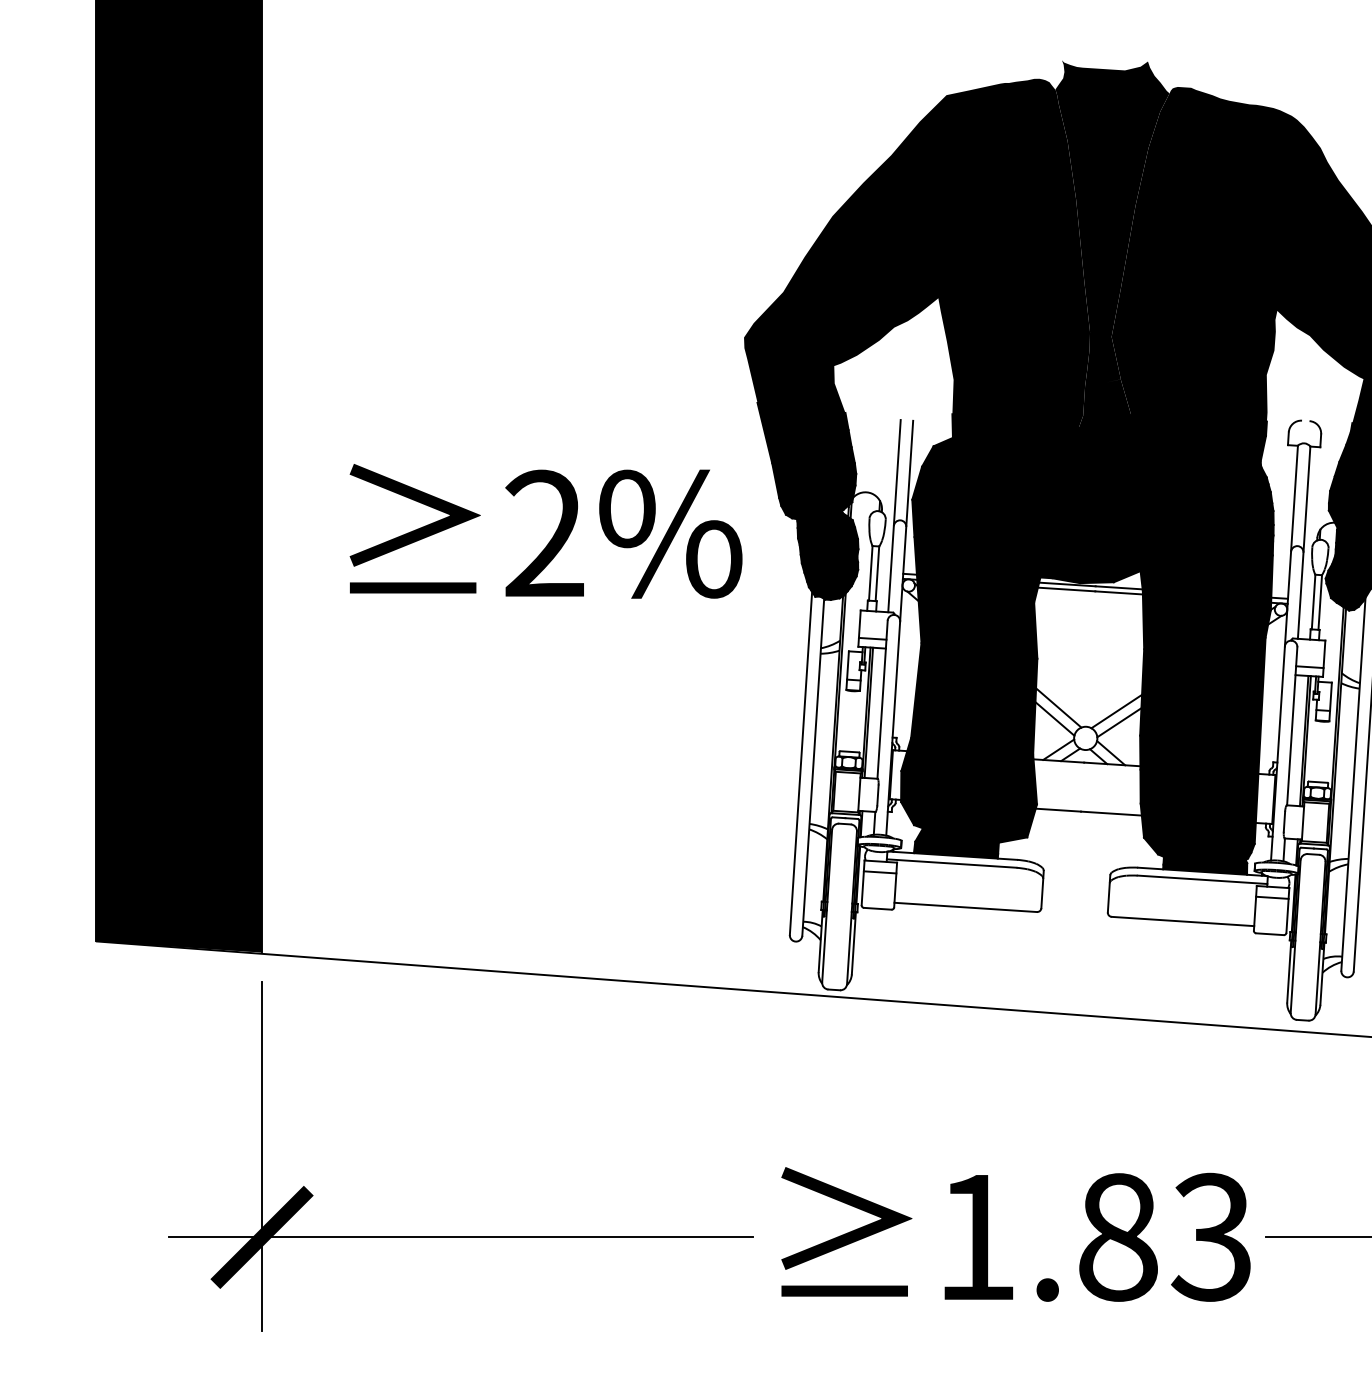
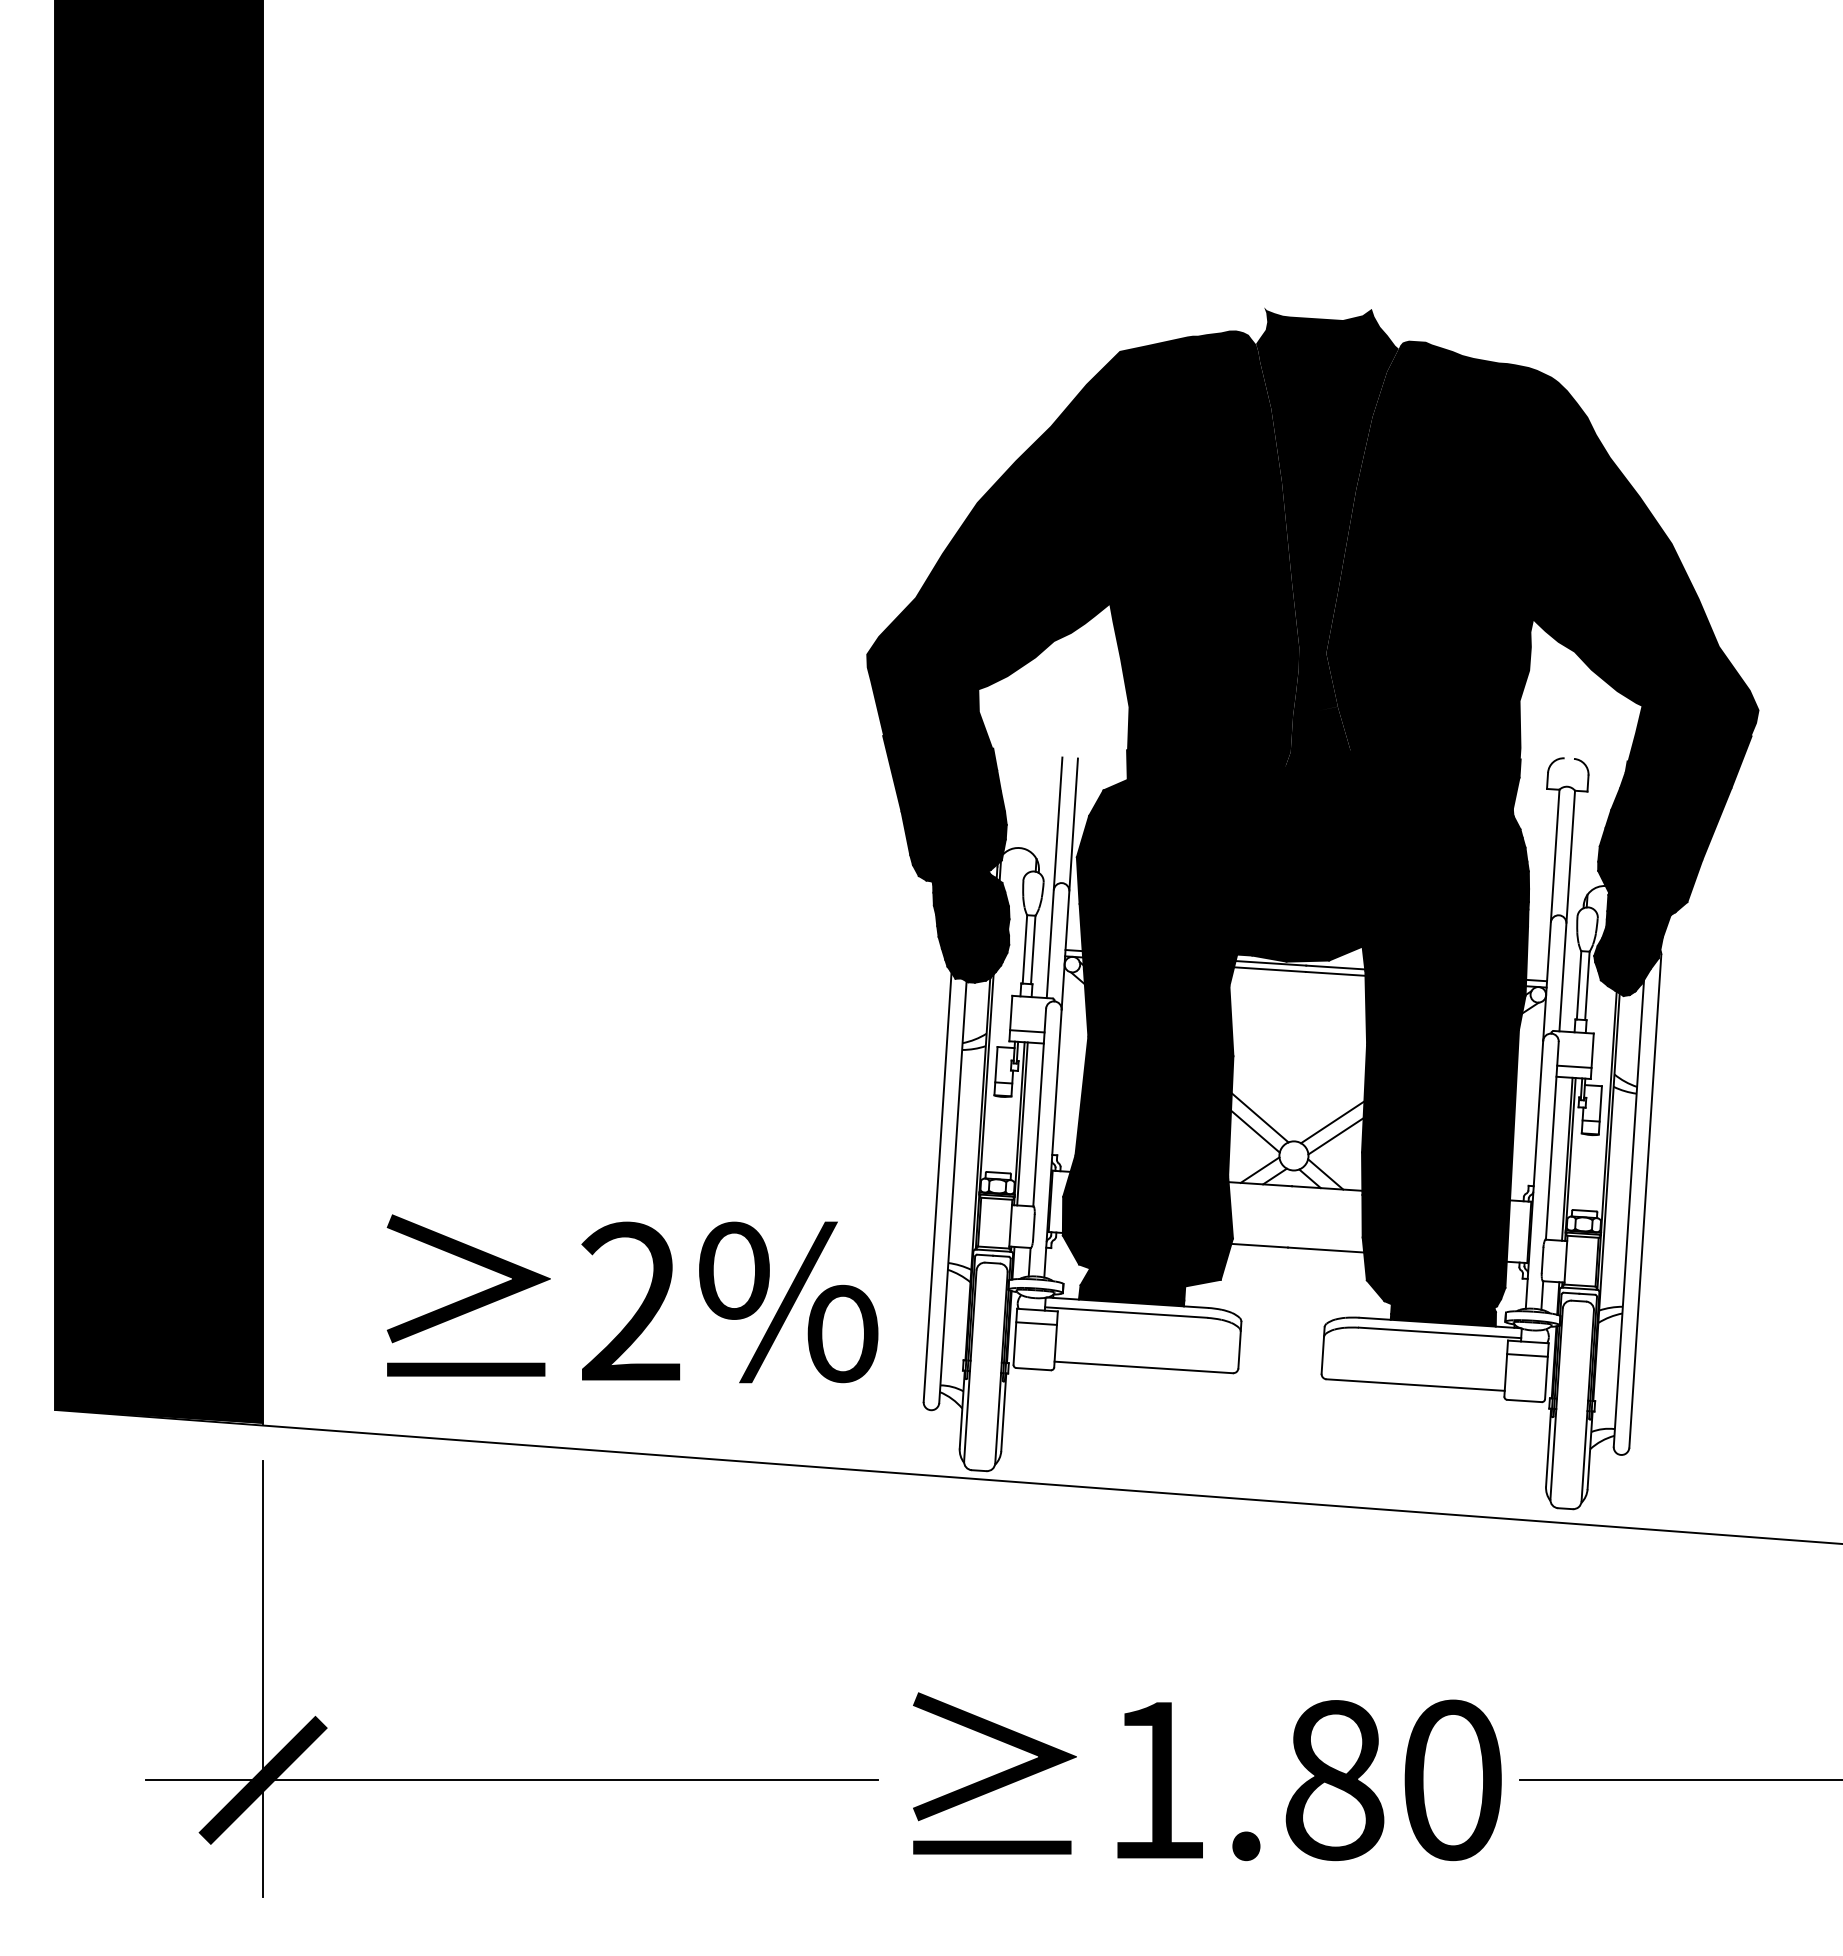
text: (546, 531) -> (632, 1298), moved
text: (1210, 1237) -> (1450, 1780), 1.83 -> 1.80

